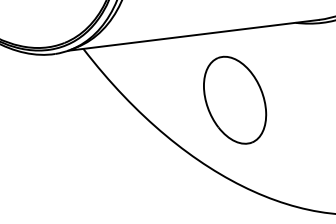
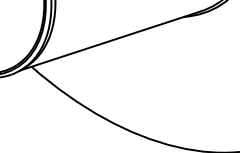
part: (235, 99) -> (150, 82), removed

